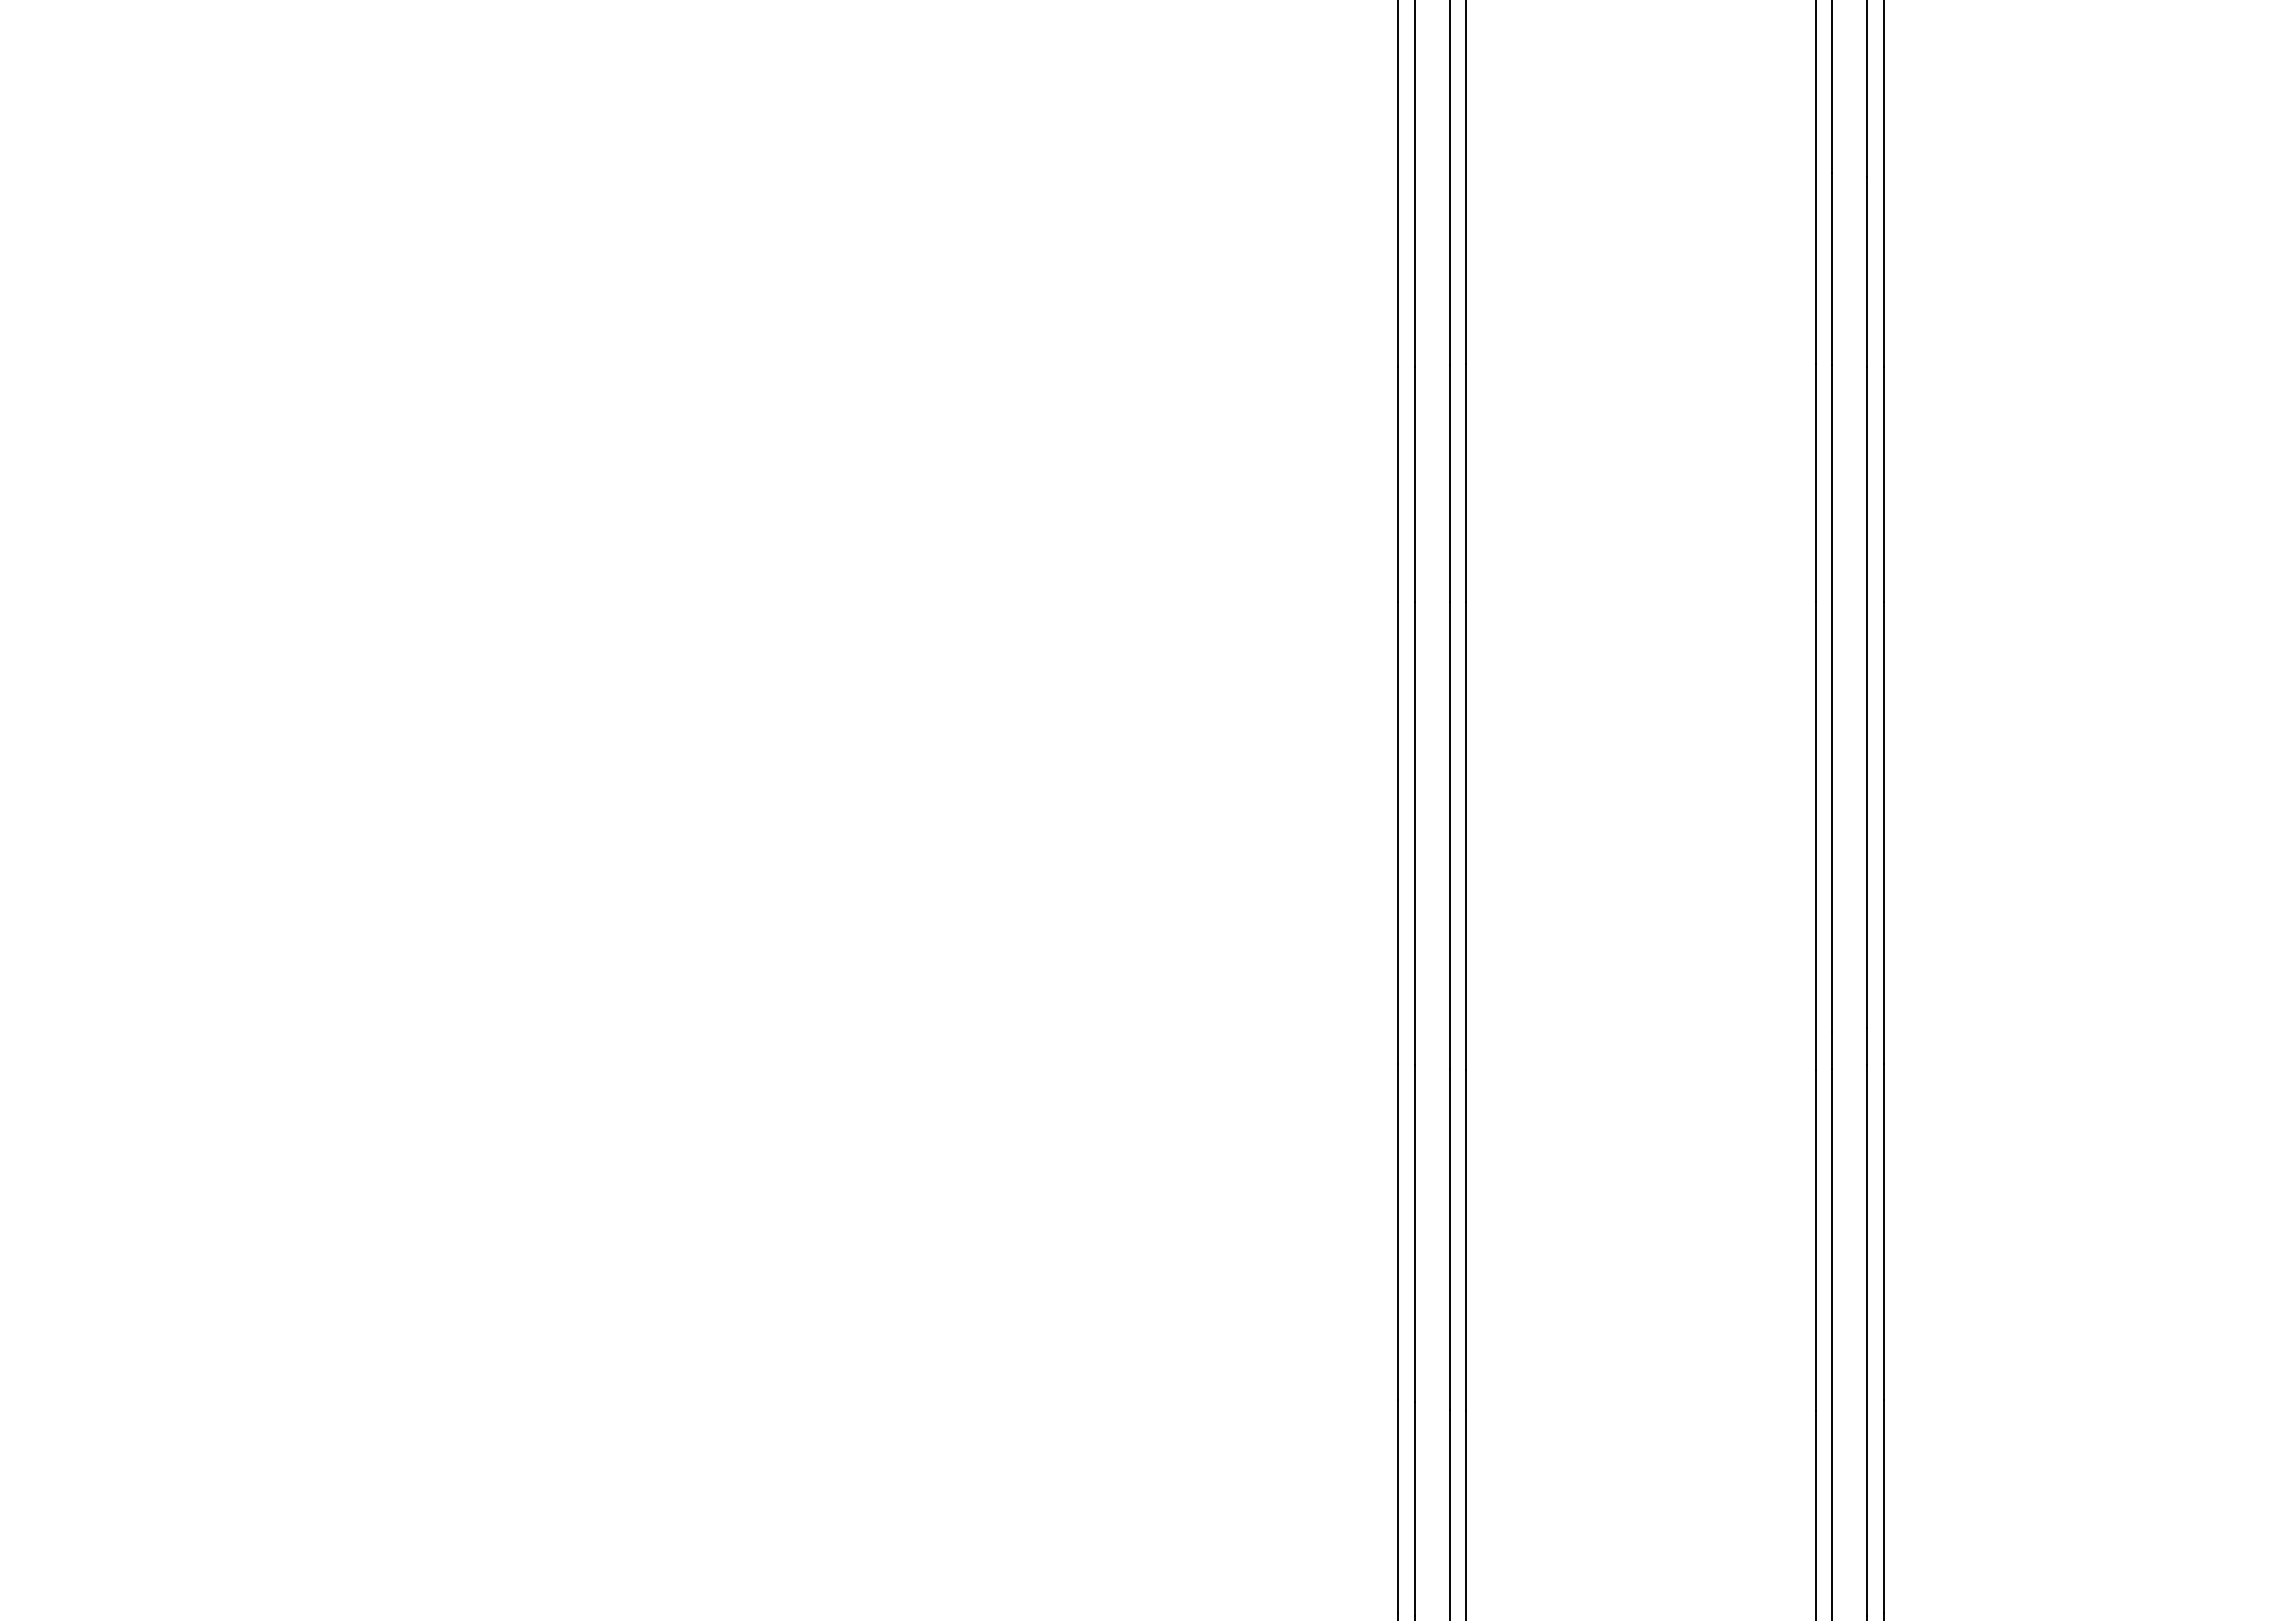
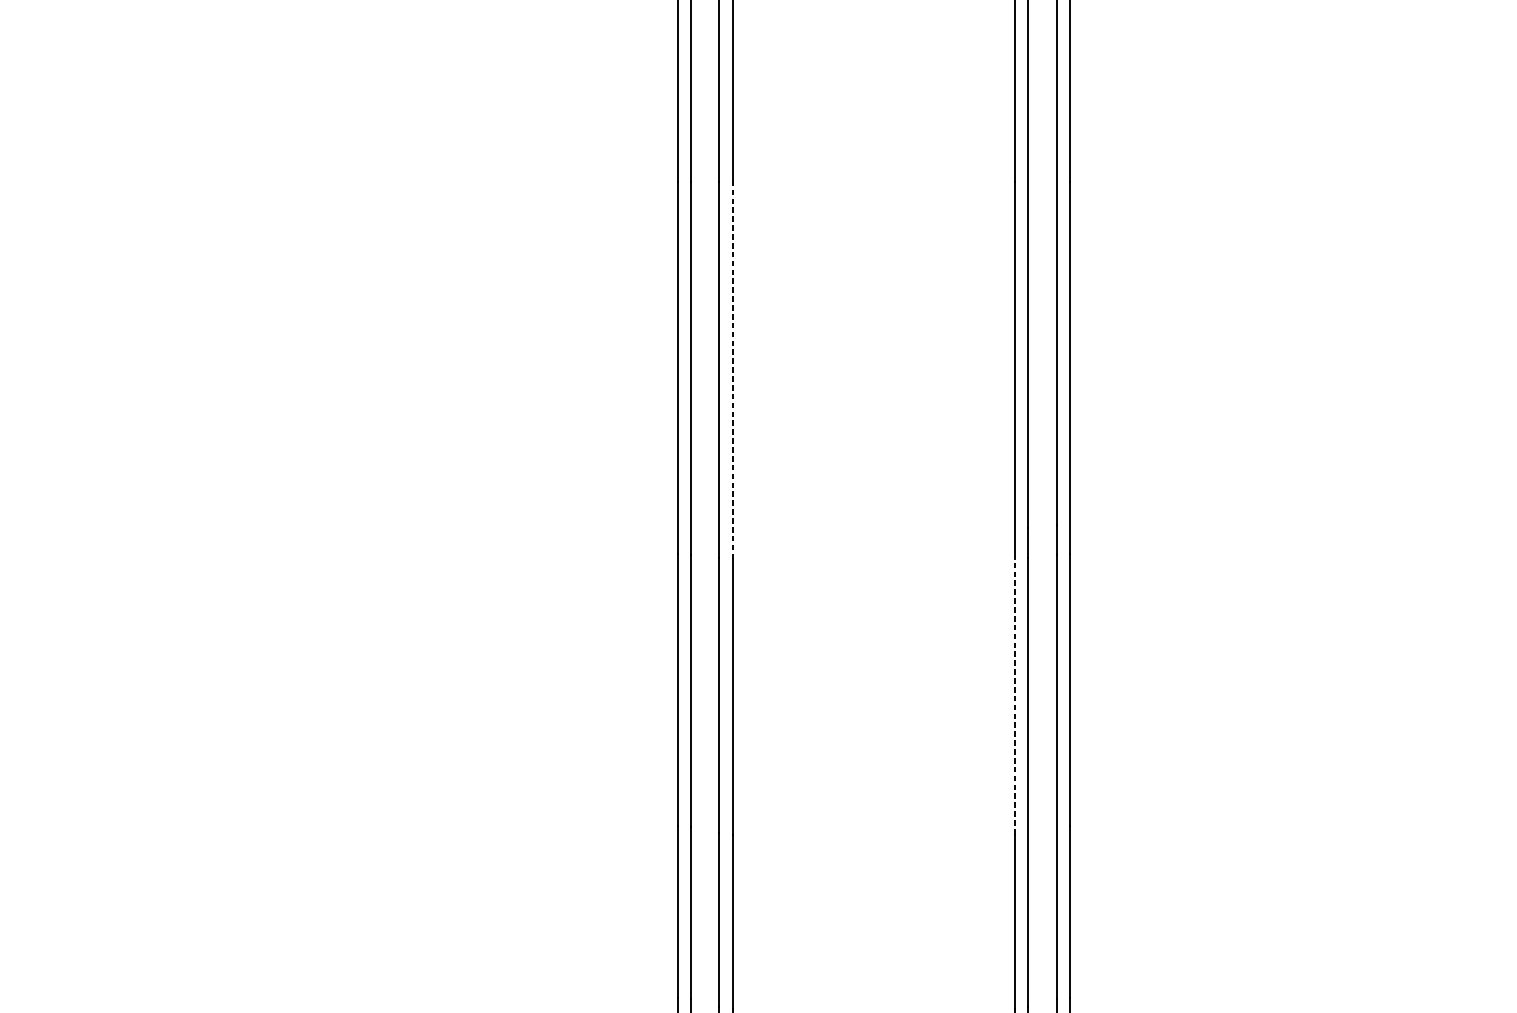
line: (1466, 836) -> (733, 370), solid -> dashed
line: (1816, 1240) -> (1015, 696), solid -> dashed

